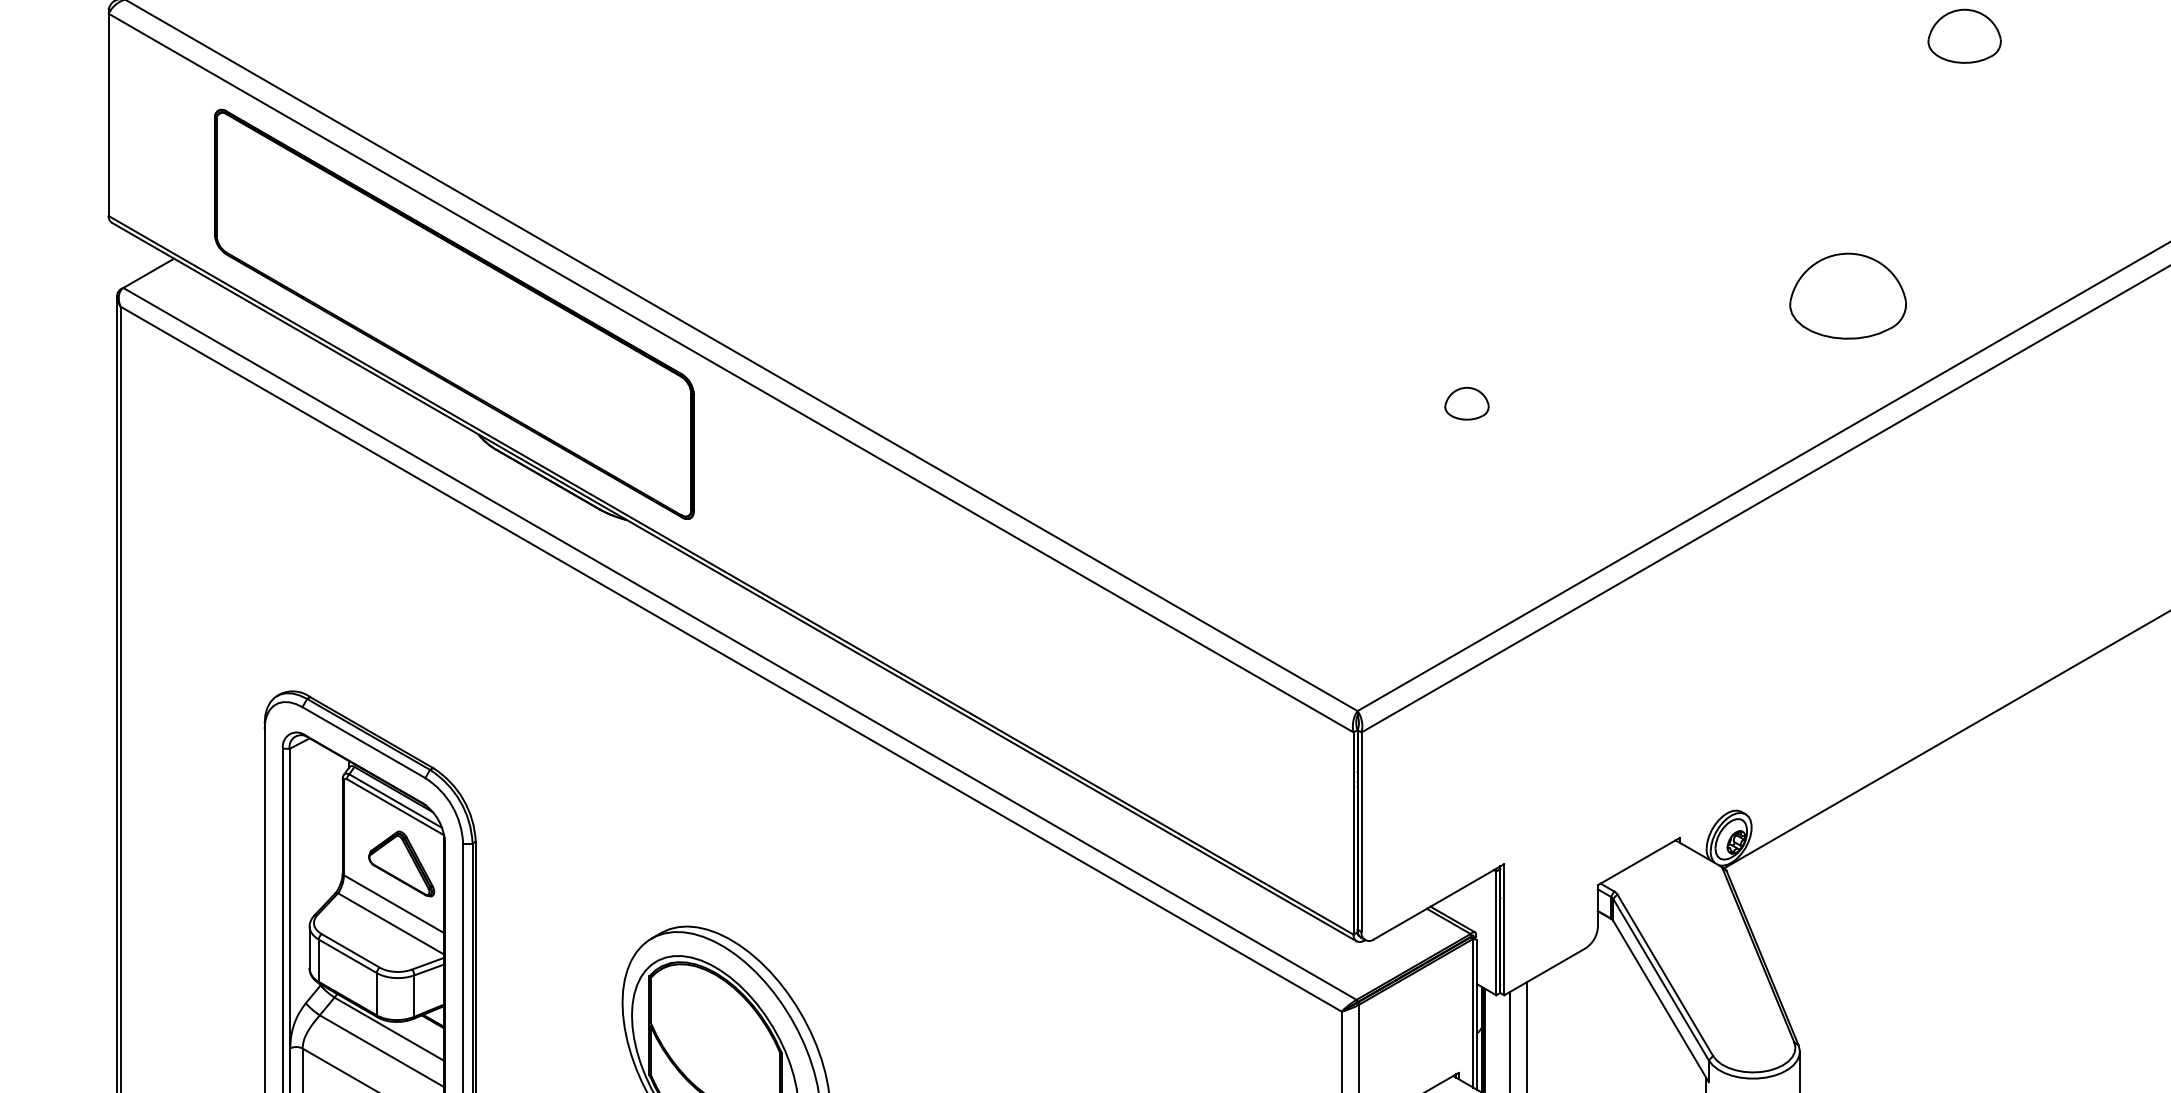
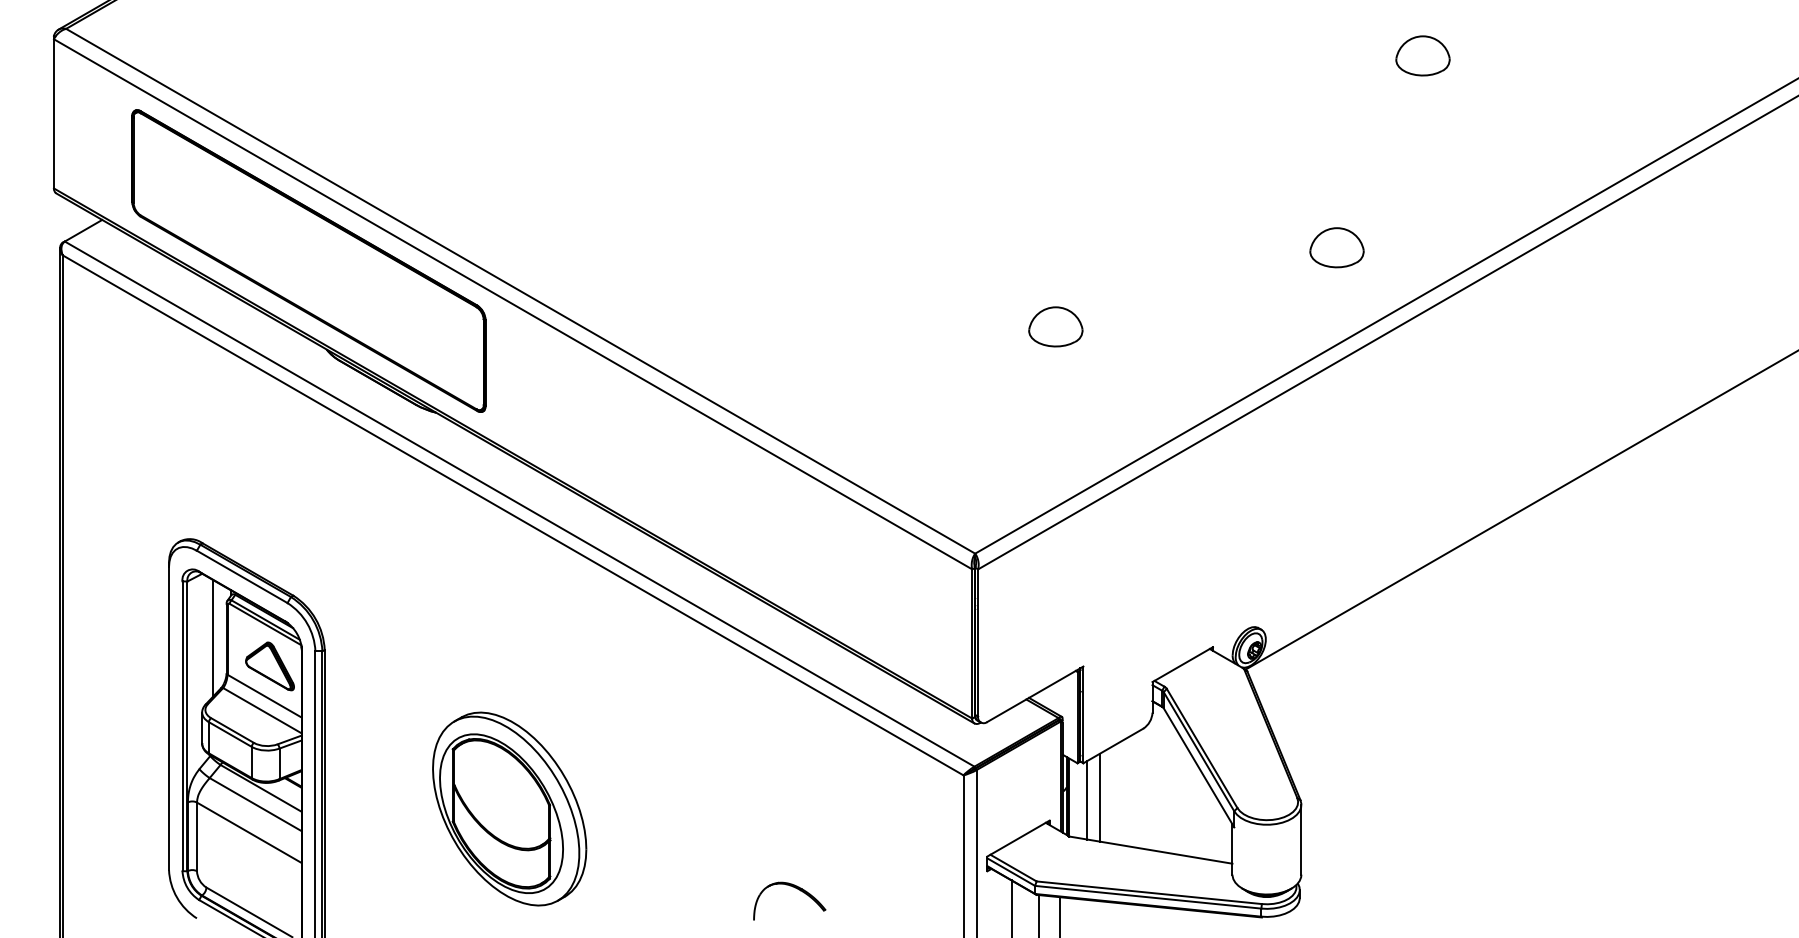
part: (1847, 296) -> (1336, 247), size x0.62
part: (1466, 403) -> (1055, 326), size x1.67
line: (324, 826) -> (213, 638), added

